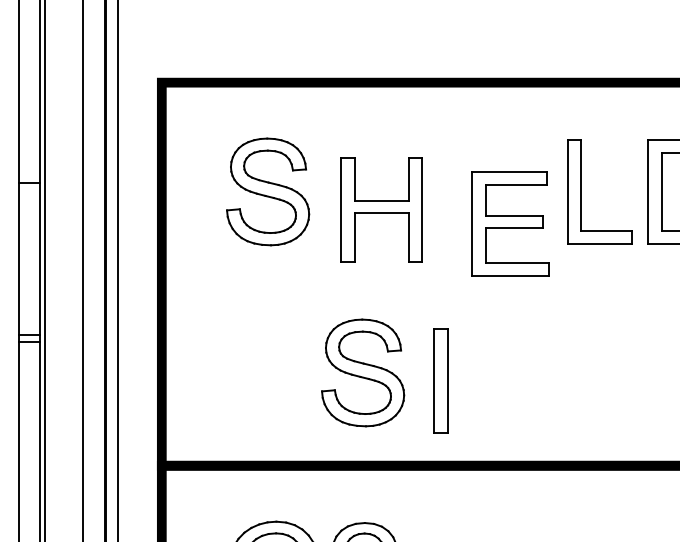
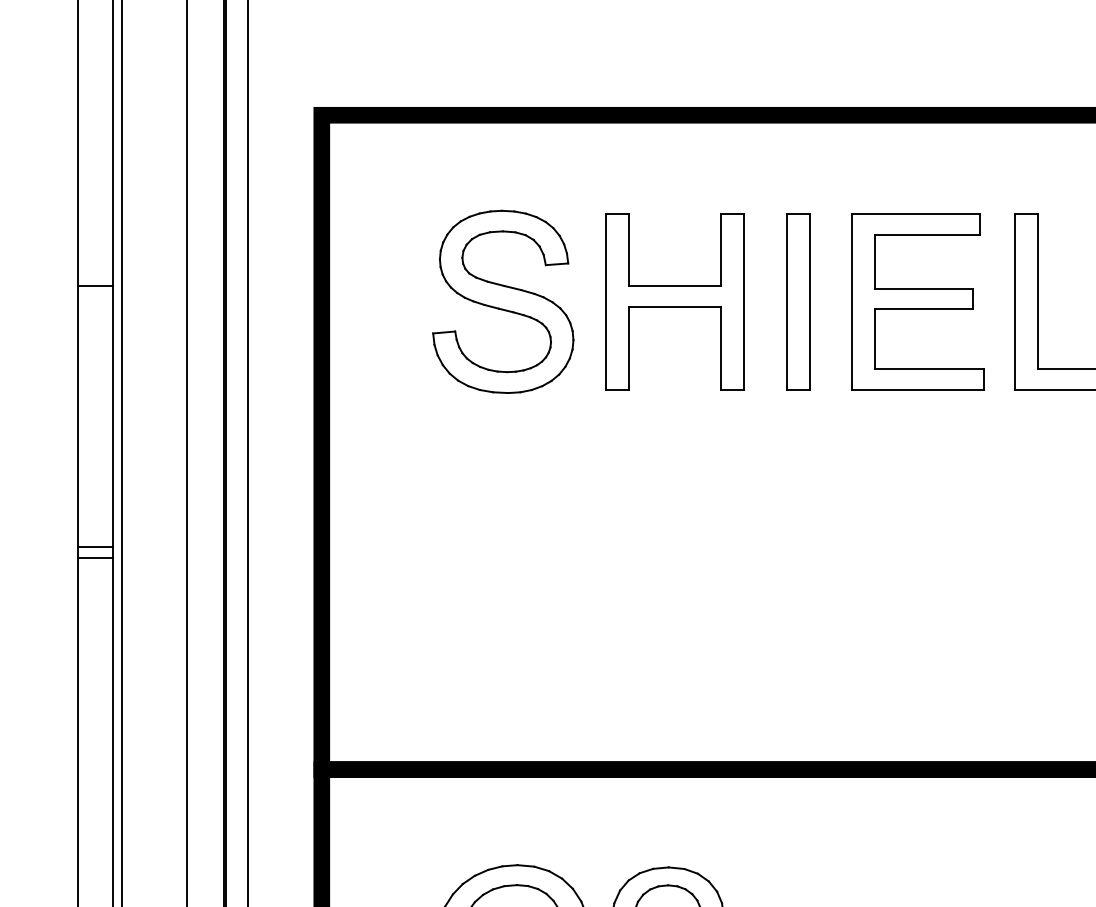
part: (381, 209) -> (674, 301), moved
part: (510, 223) -> (917, 301), moved
part: (363, 372) -> (666, 610), removed
part: (440, 380) -> (797, 301), moved

